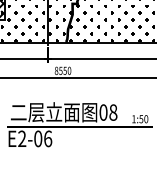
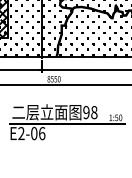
text: (103, 112) -> (86, 112), 08 -> 98

